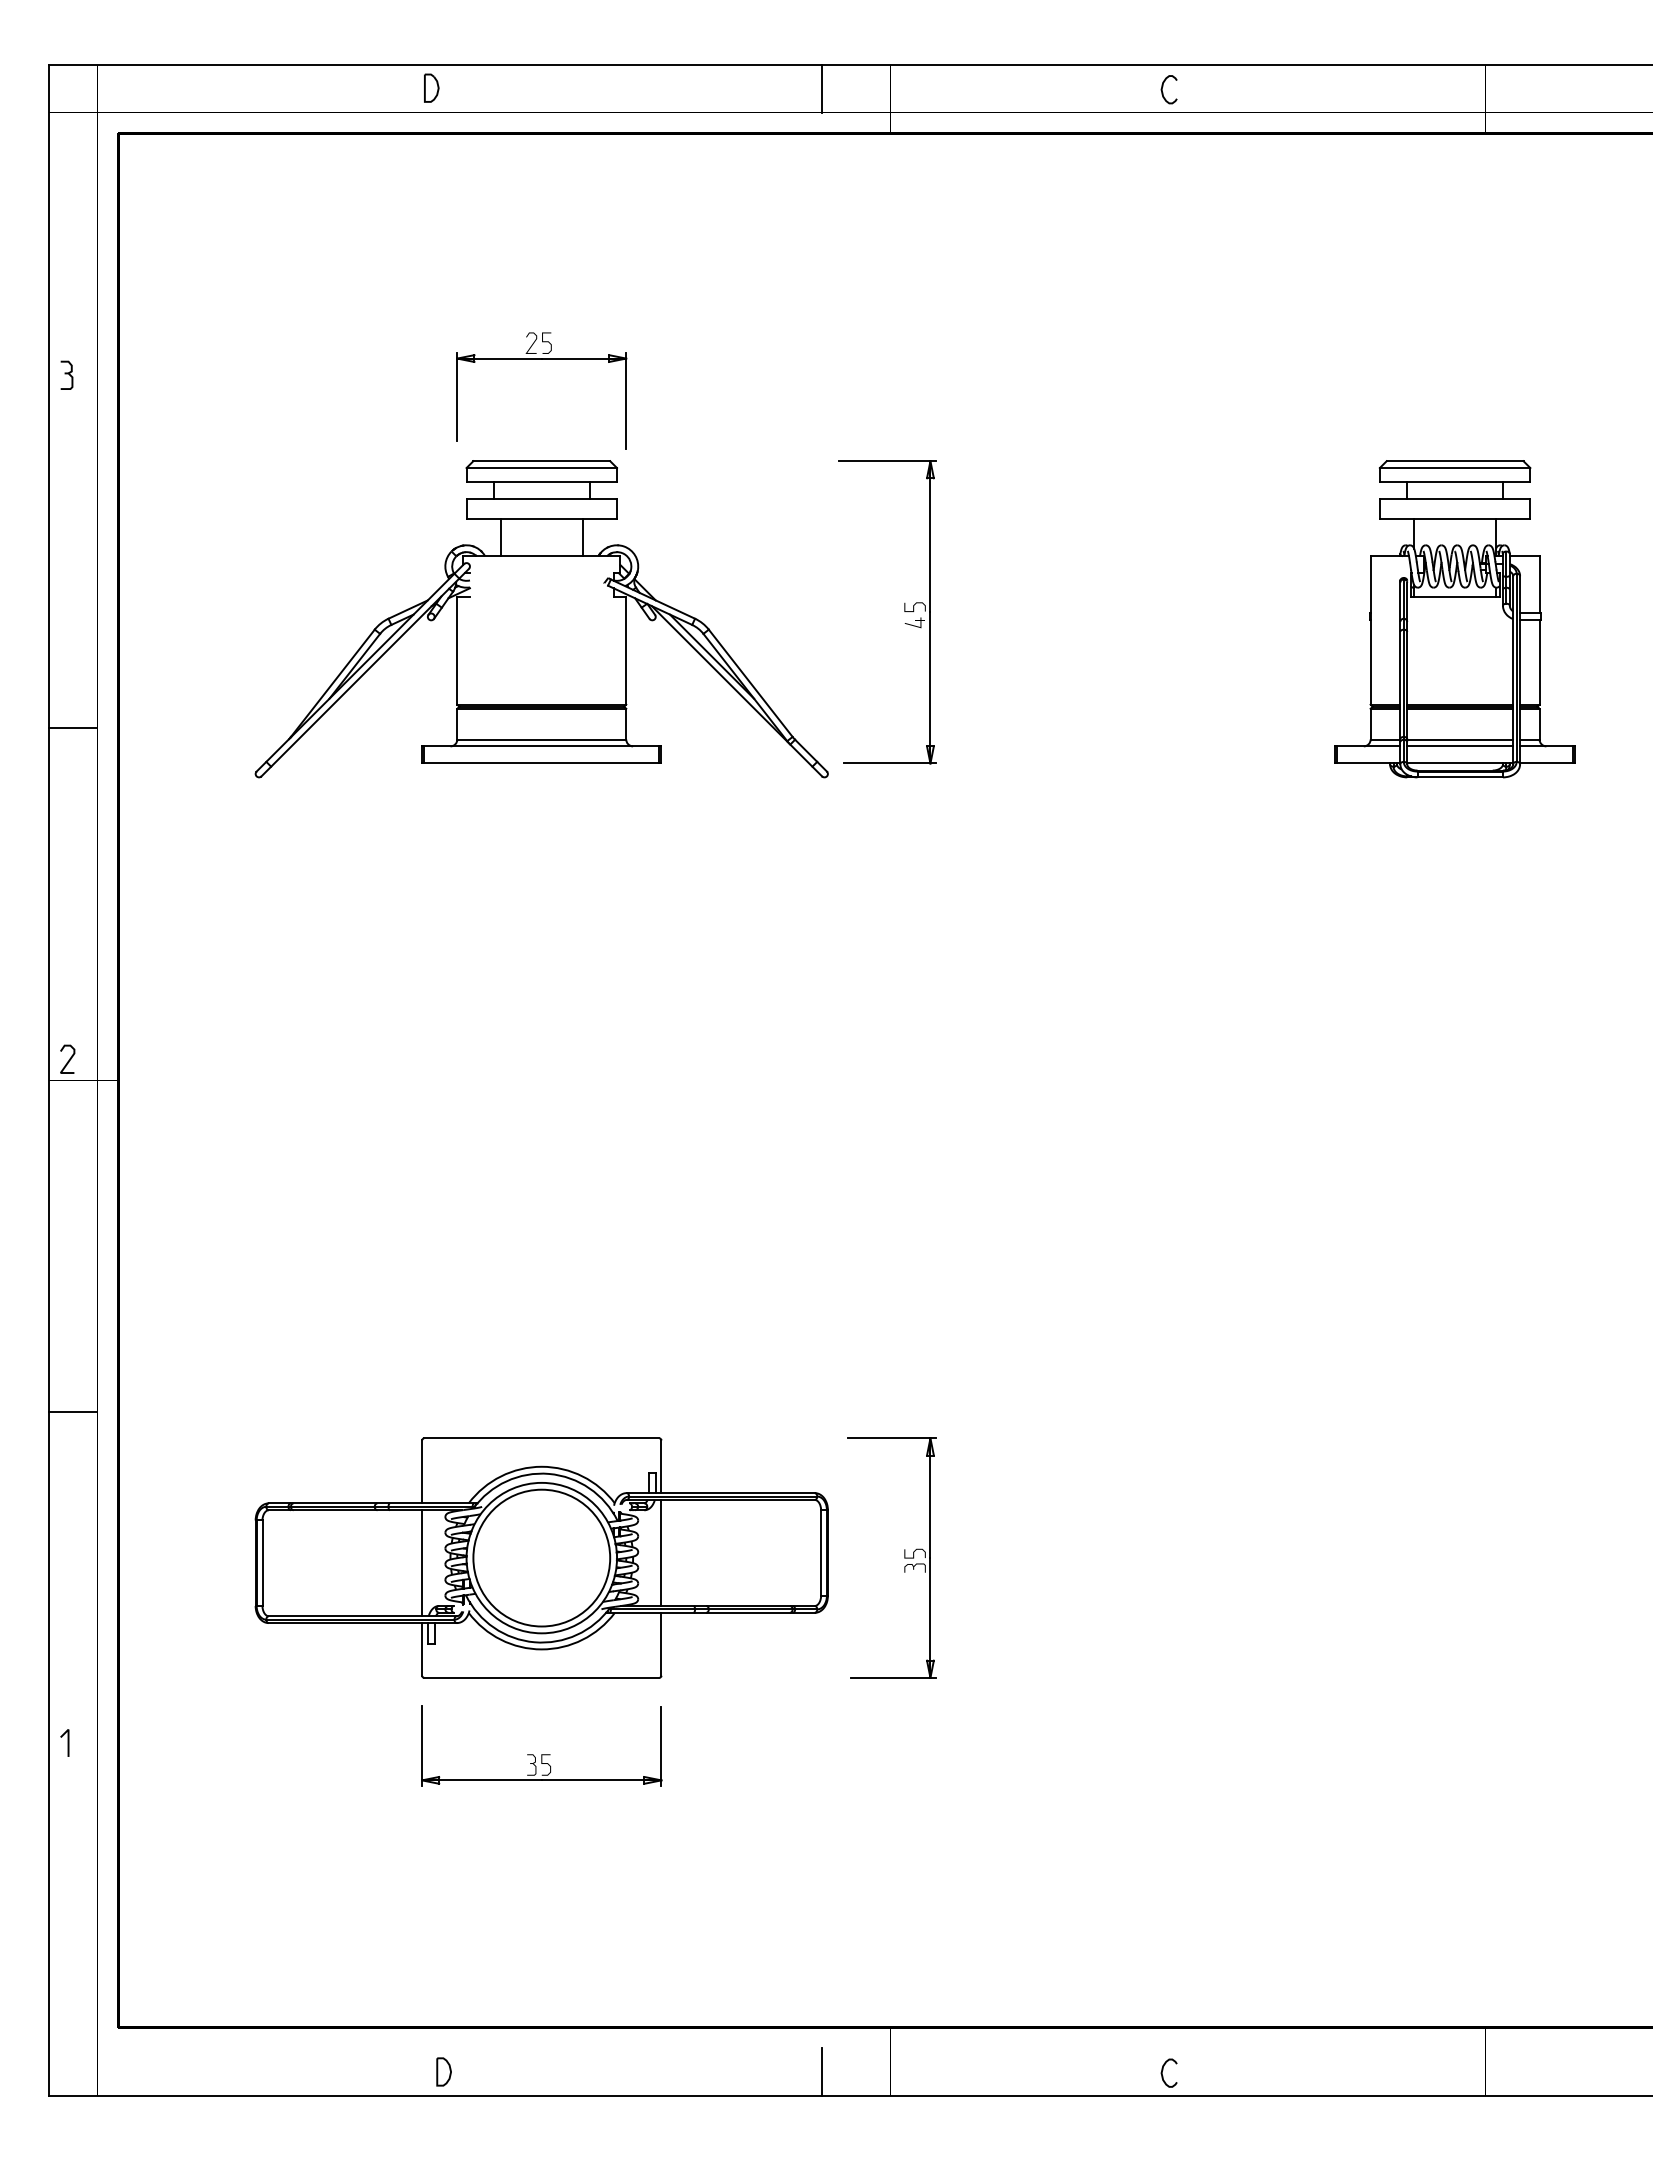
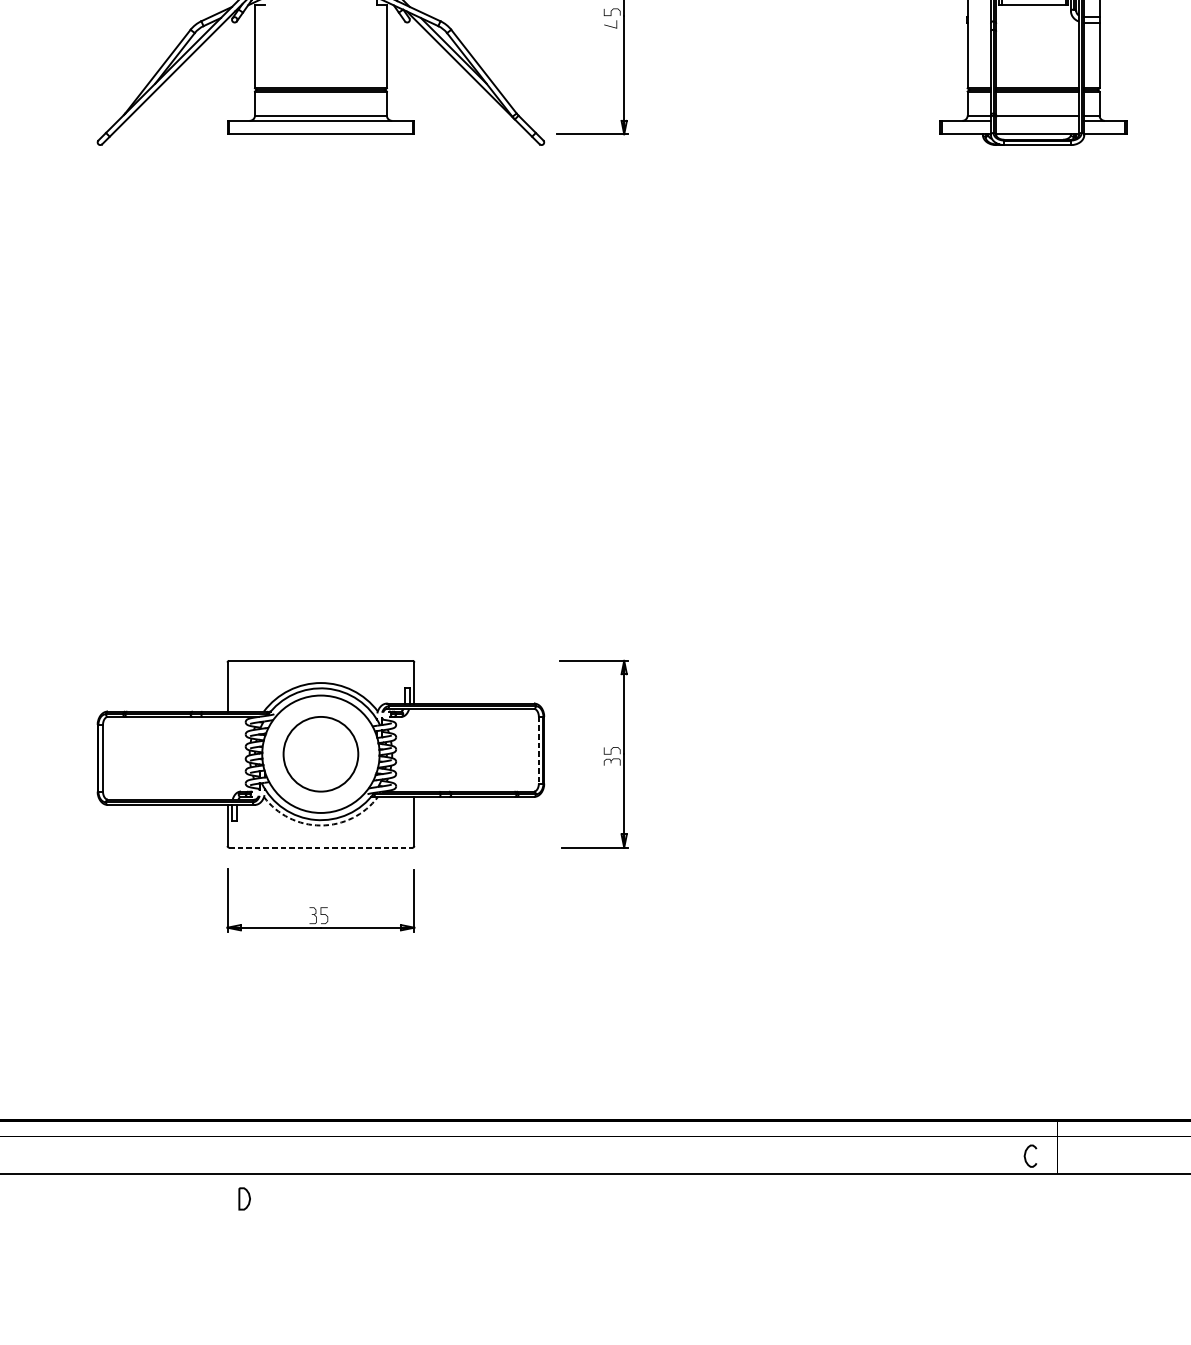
line: (1460, 746) -> (1037, 120), removed
line: (661, 1552) -> (414, 749), removed
line: (821, 1552) -> (539, 749), solid -> dashed
circle: (541, 1557) -> (320, 753), size x0.7
line: (422, 1563) -> (227, 758), removed
arc: (541, 1649) -> (320, 825), solid -> dashed
line: (541, 1677) -> (320, 847), solid -> dashed
curve: (1163, 2070) -> (1026, 1154), moved
part: (443, 2071) -> (244, 1198), moved
line: (822, 2072) -> (539, 1155), removed

